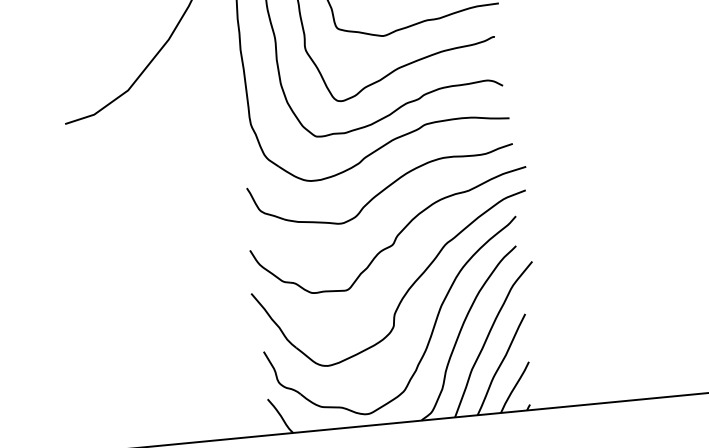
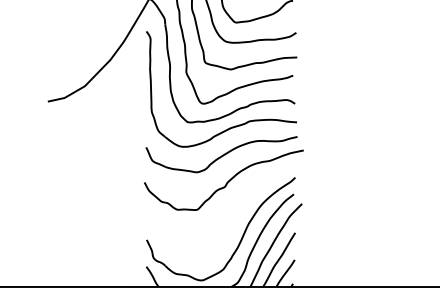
part: (405, 290) -> (229, 213), removed

